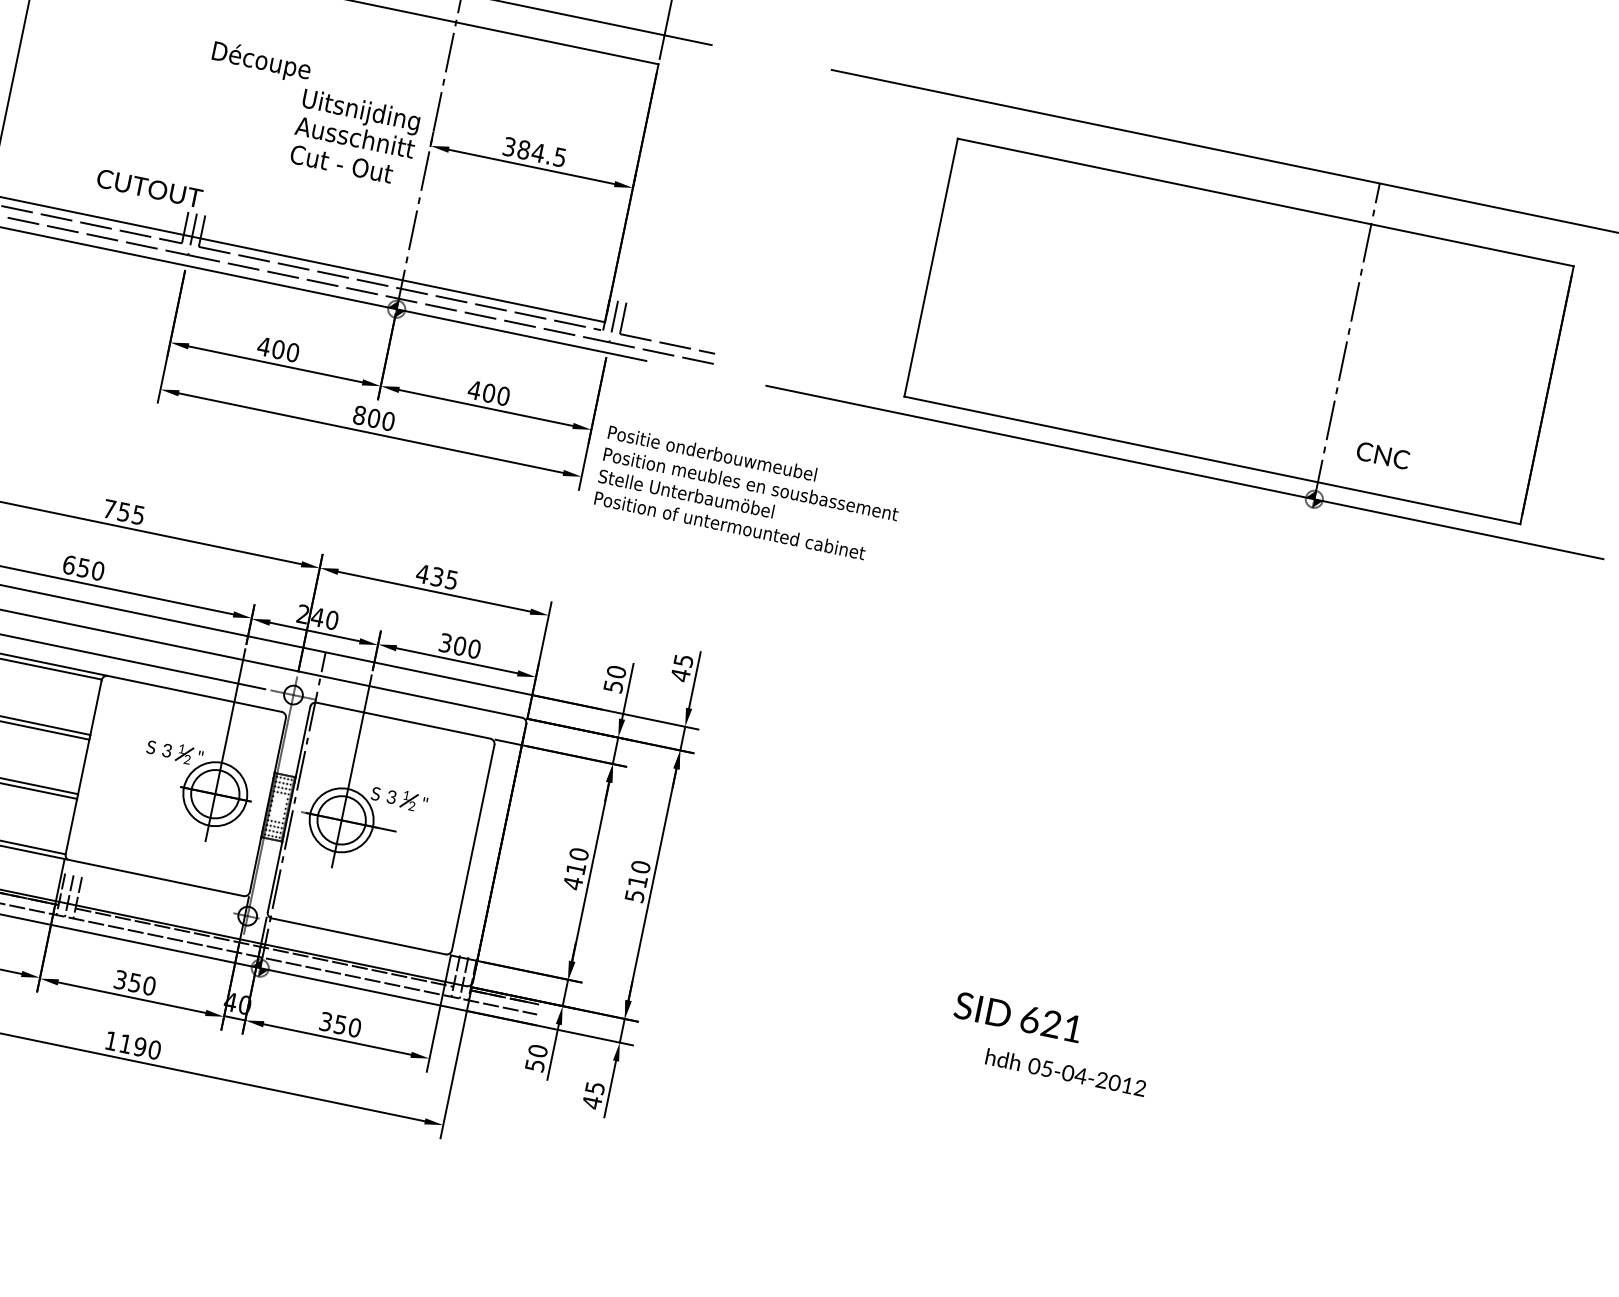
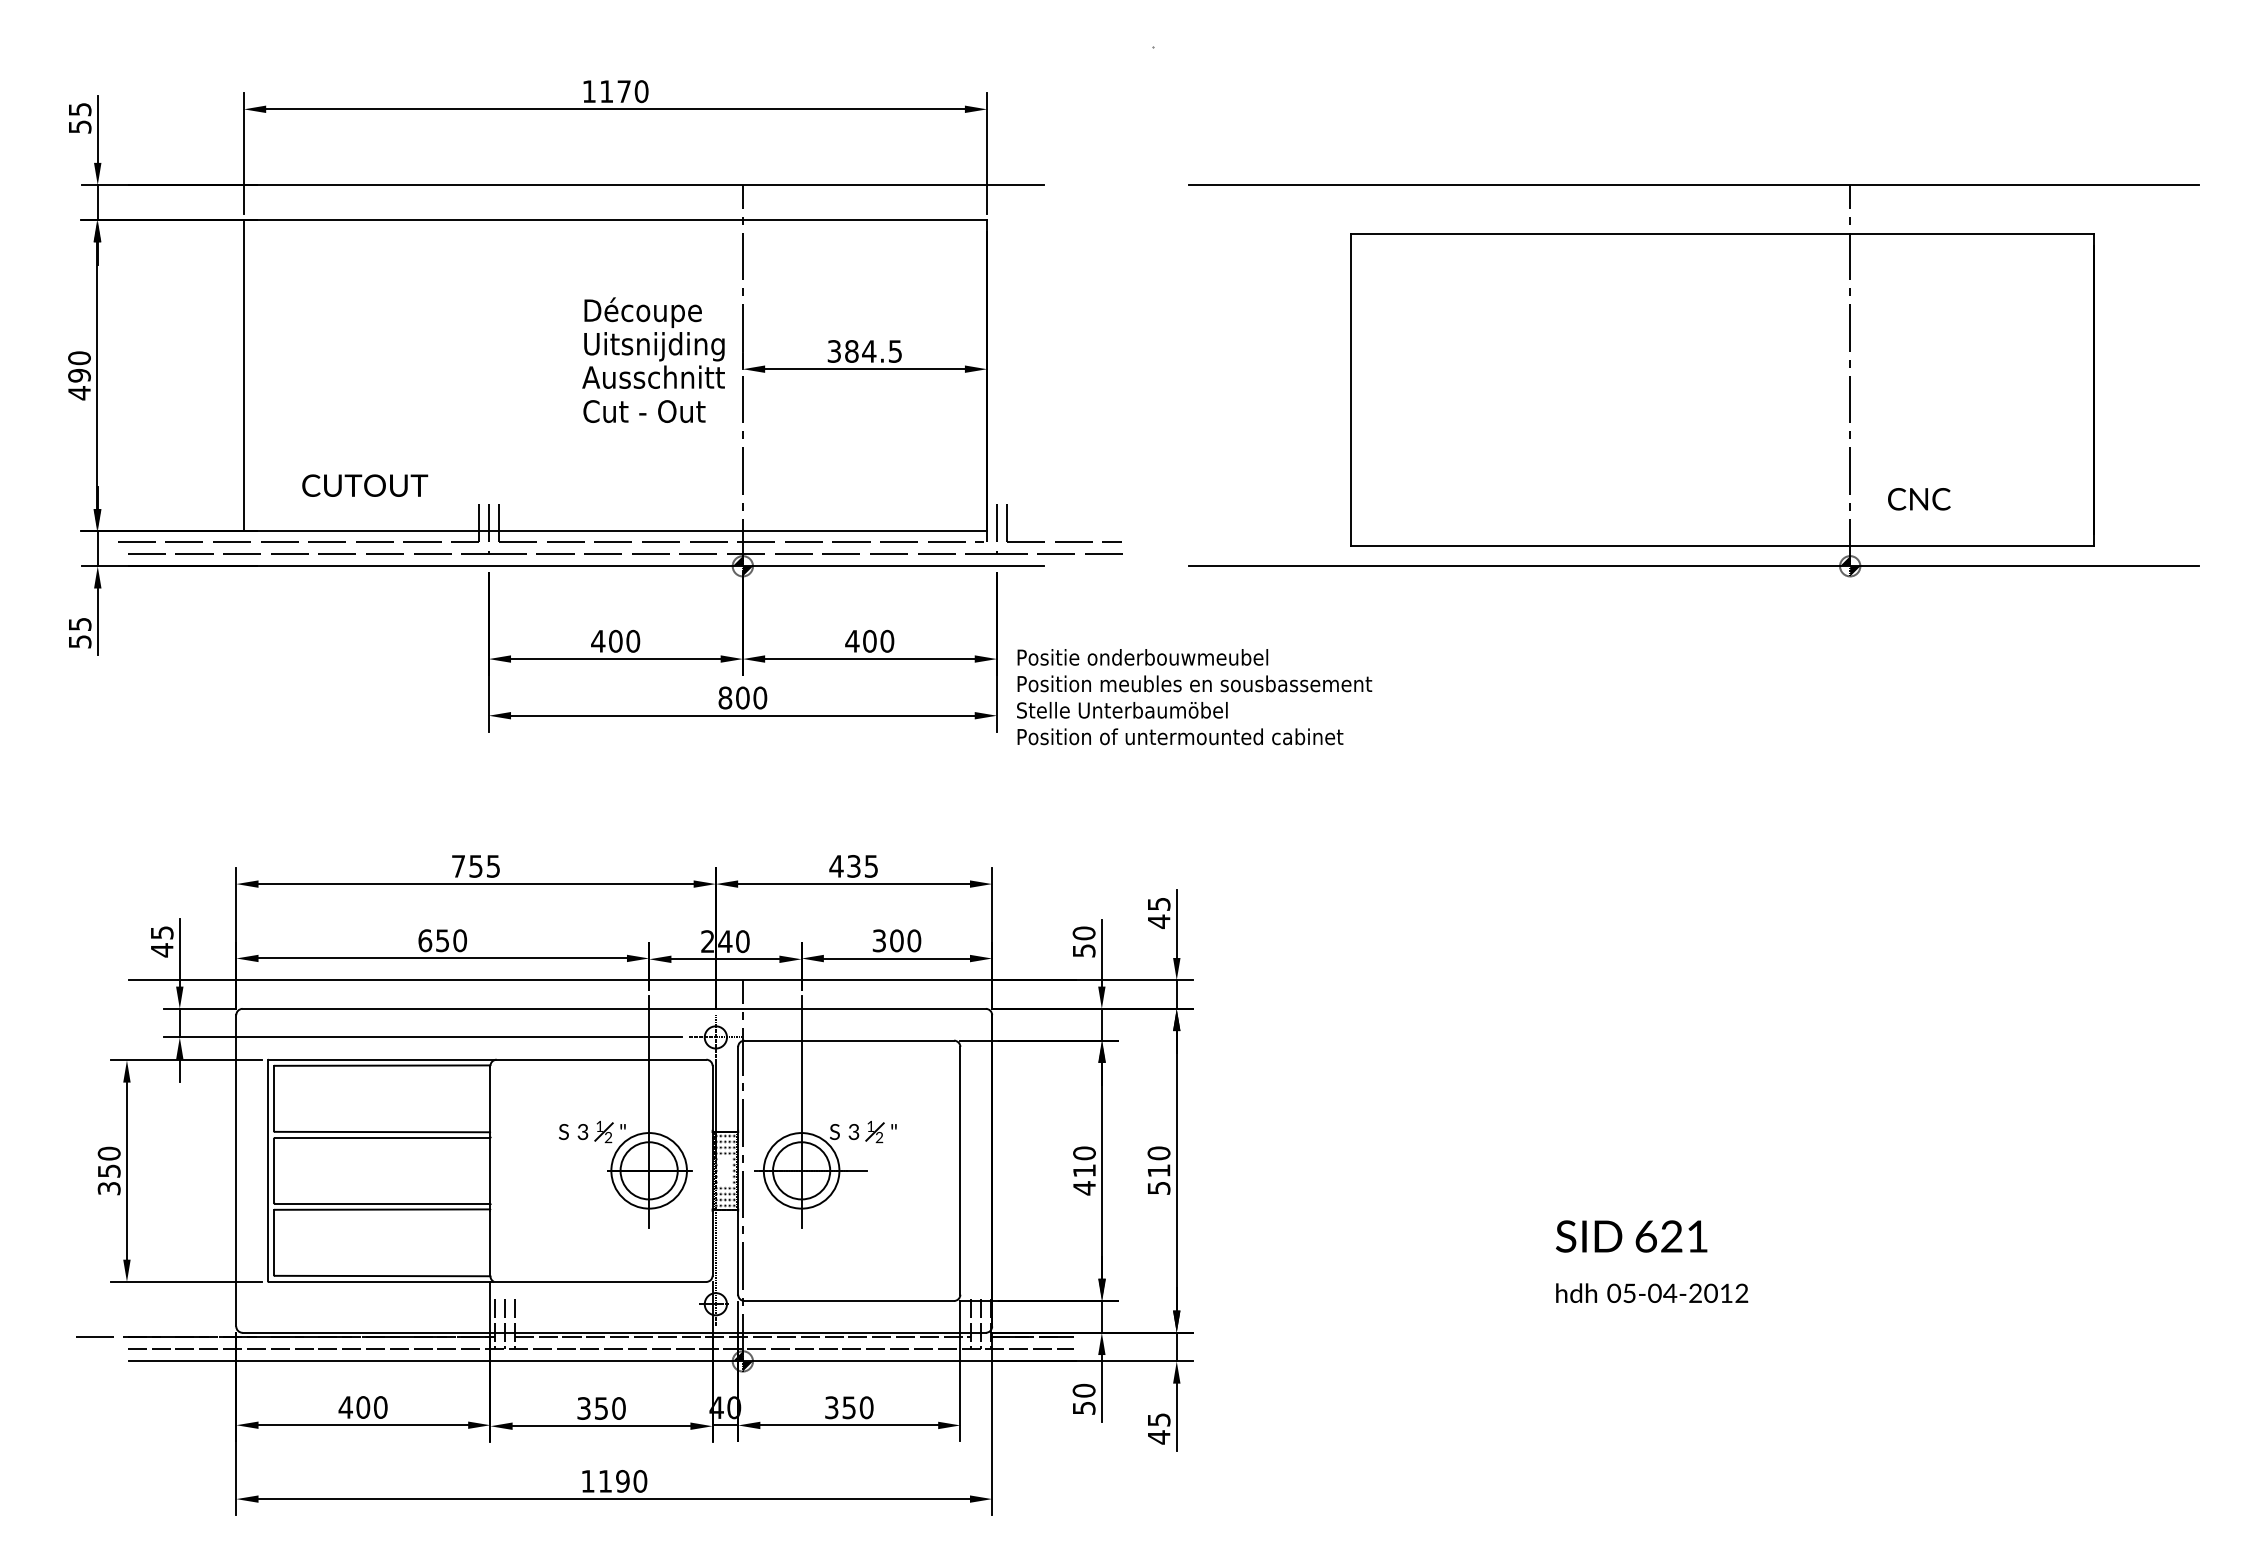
text: (260, 61) -> (642, 312), moved
text: (150, 188) -> (365, 485), moved
text: (1066, 1072) -> (1652, 1292), moved

